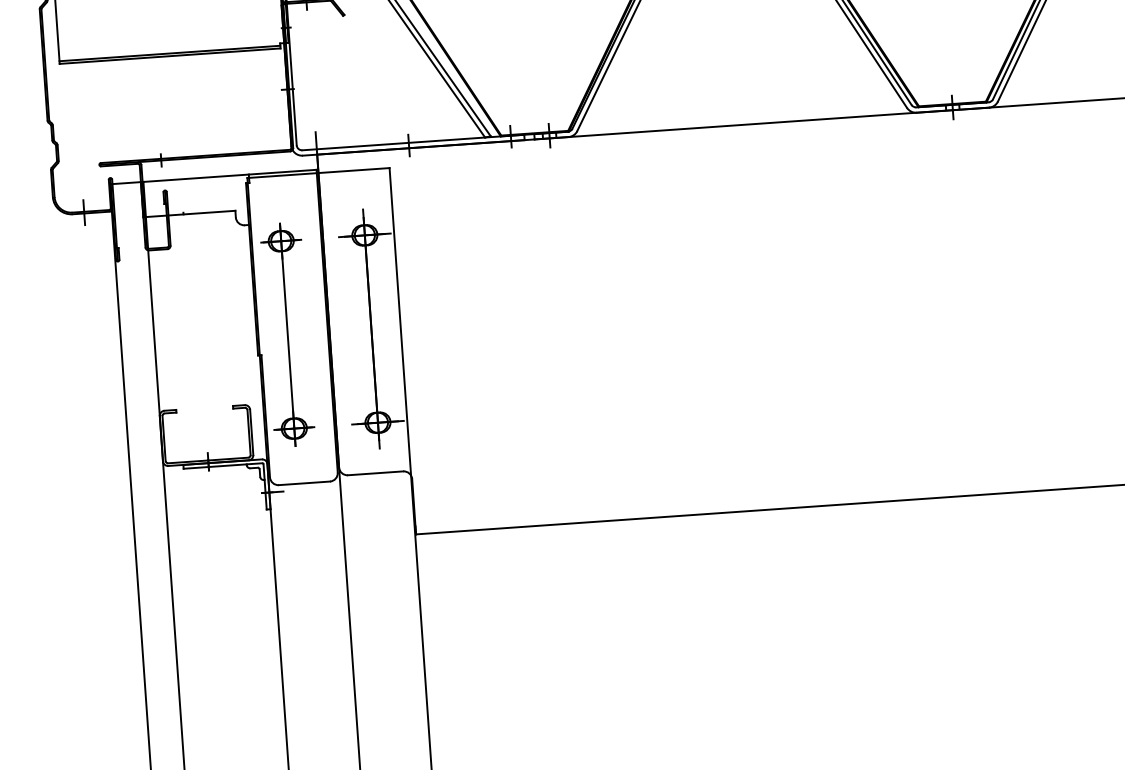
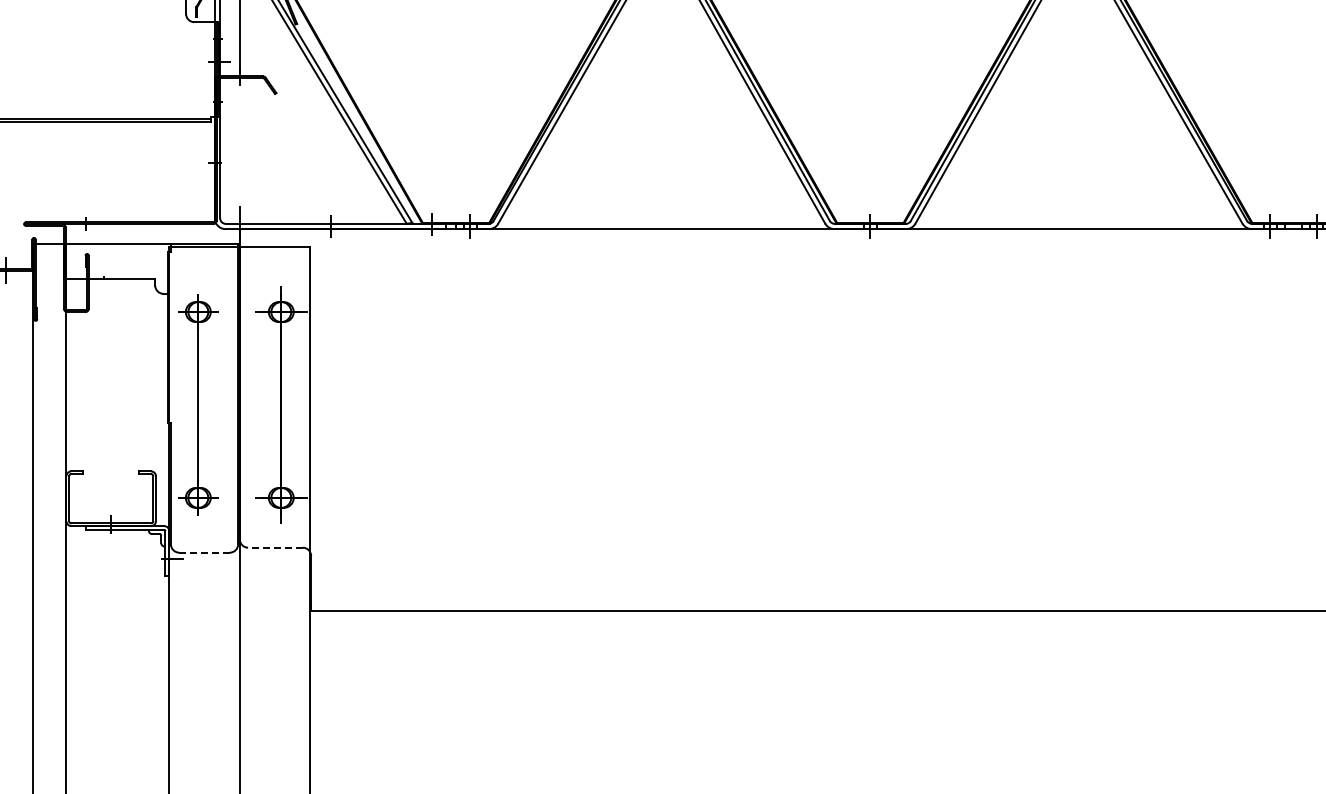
line: (375, 473) -> (275, 547), solid -> dashed
line: (304, 483) -> (204, 552), solid -> dashed

